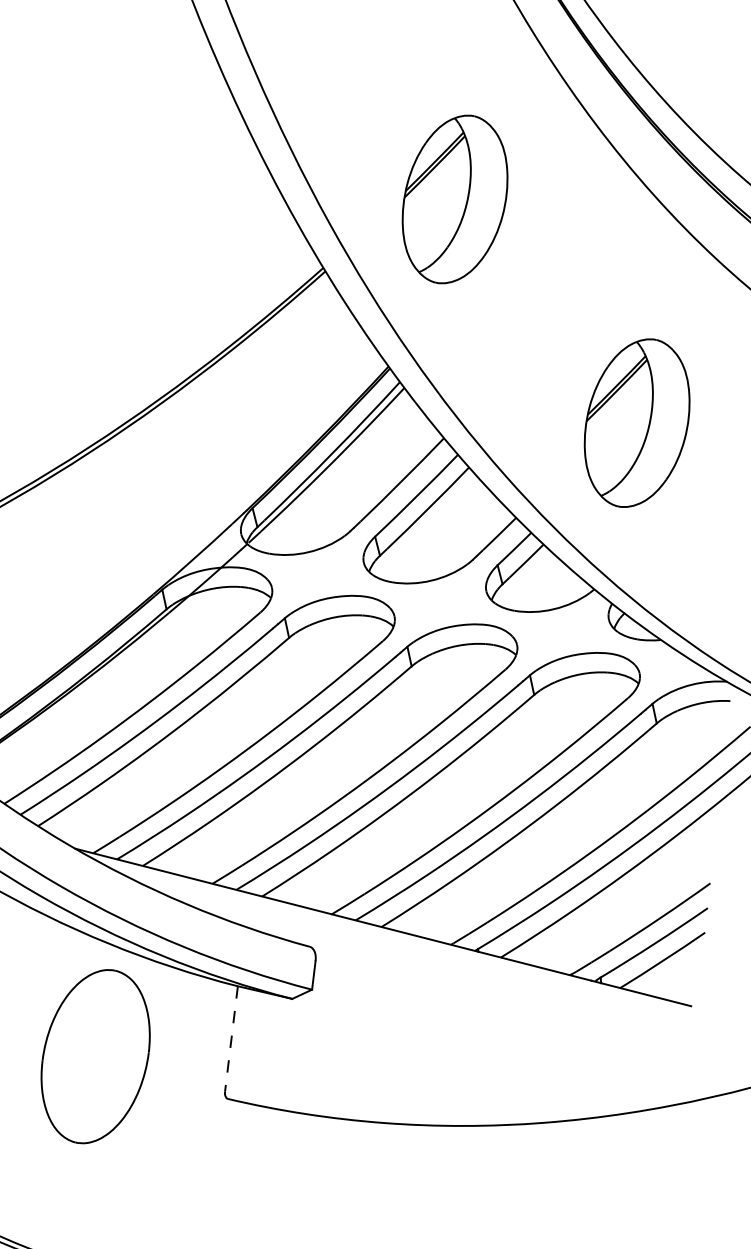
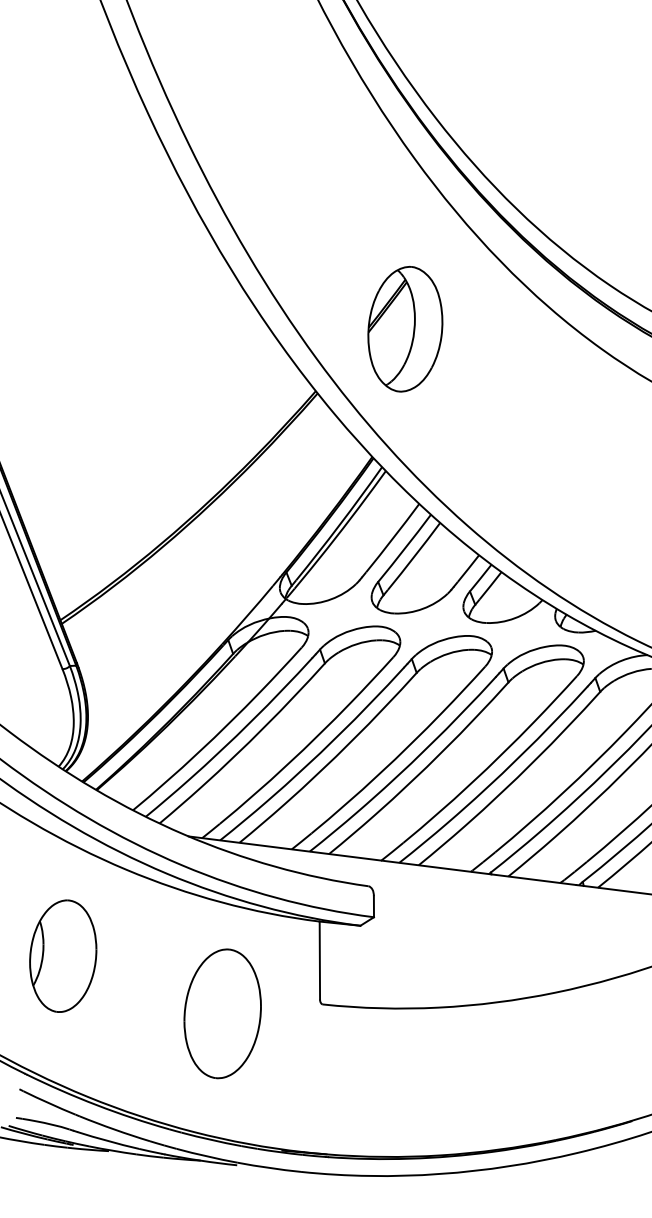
part: (637, 423) -> (558, 475), removed
line: (230, 1038) -> (319, 960), dashed -> solid
part: (95, 1056) -> (222, 1013), moved

